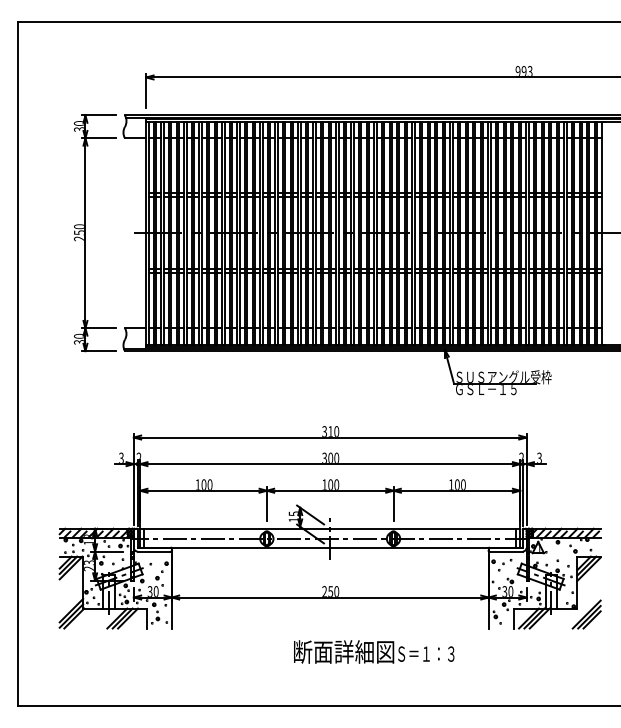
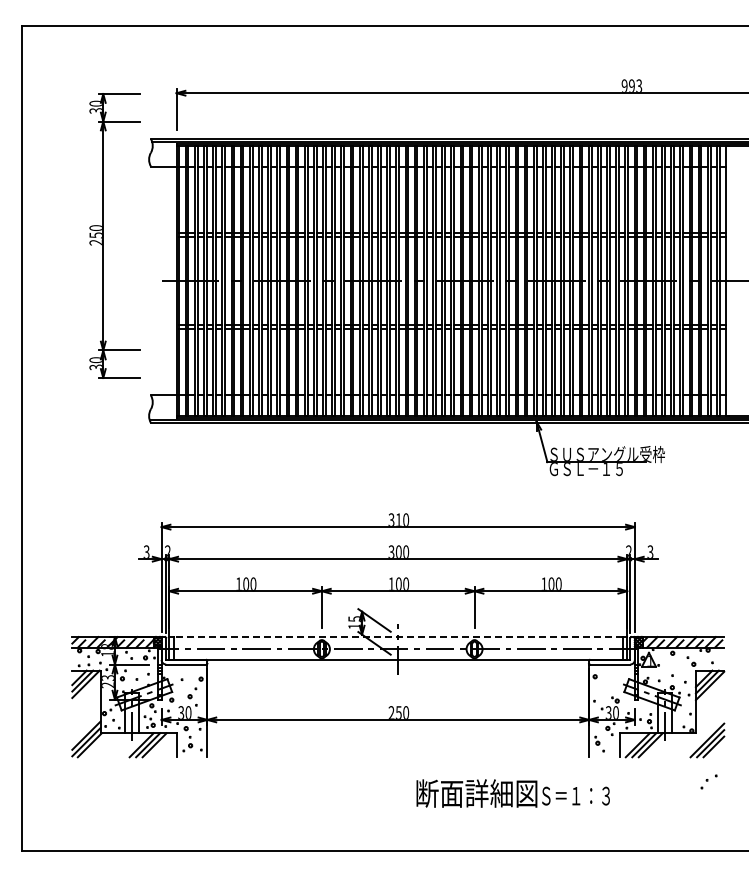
part: (85, 232) -> (103, 235), moved
line: (329, 529) -> (397, 637), solid -> dashed
part: (504, 564) -> (708, 781), moved
text: (373, 651) -> (512, 793), moved

